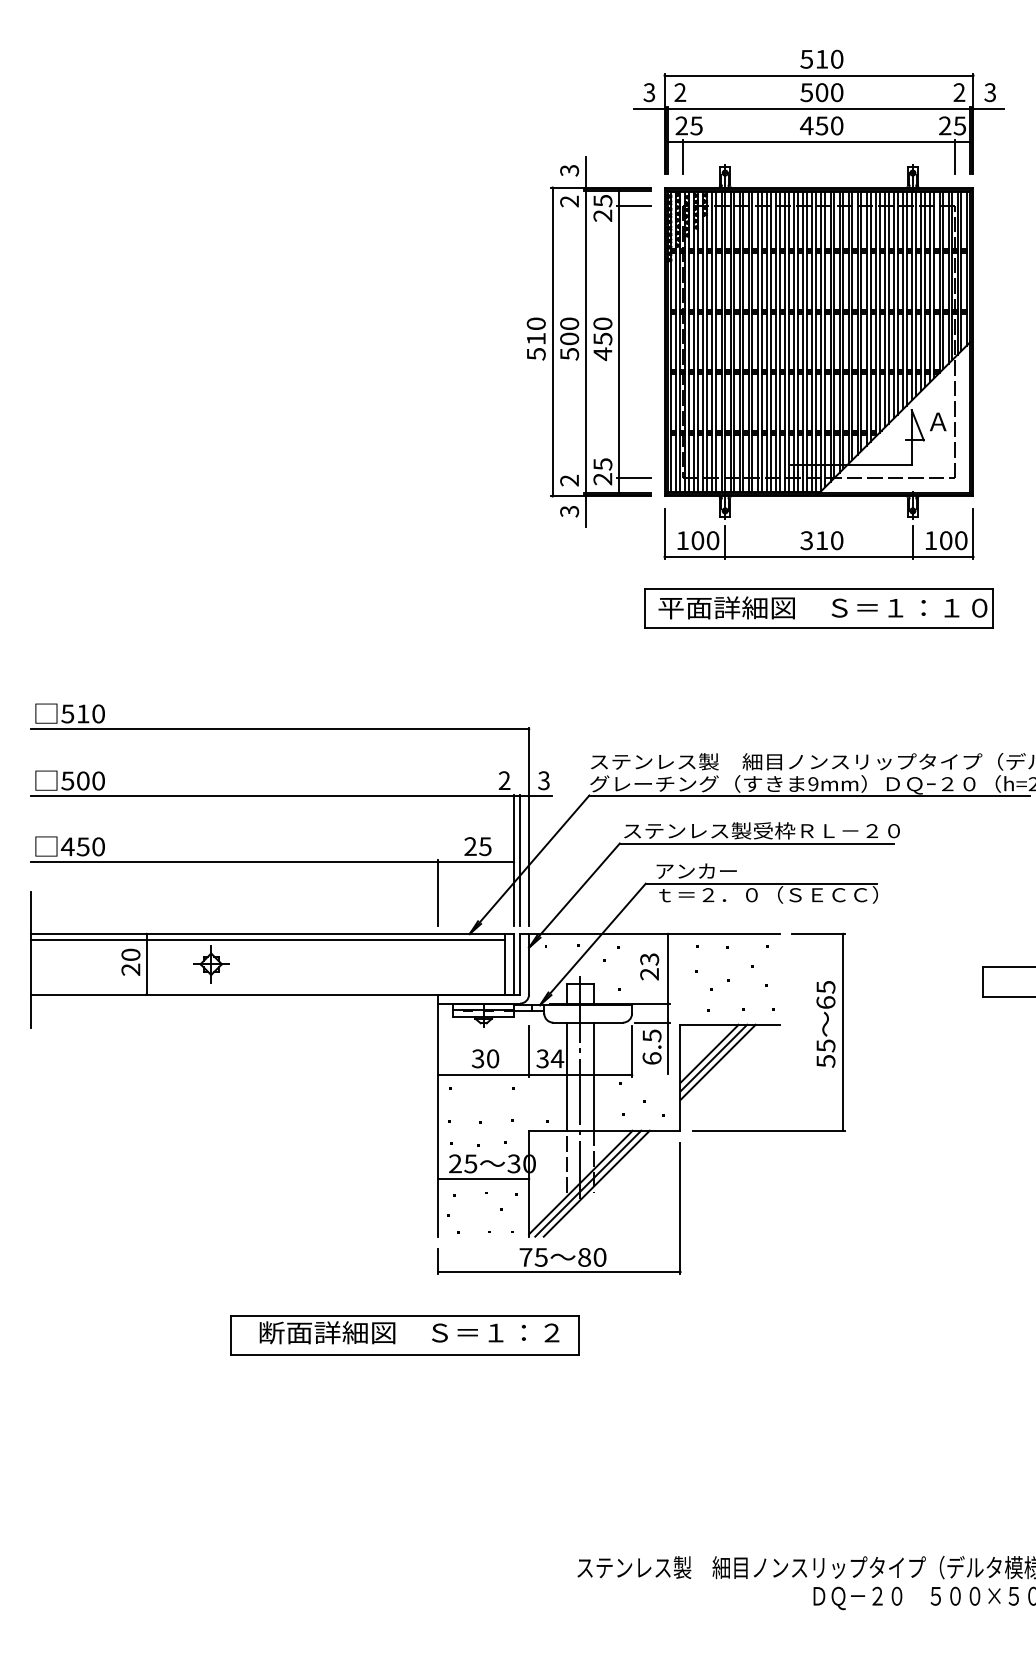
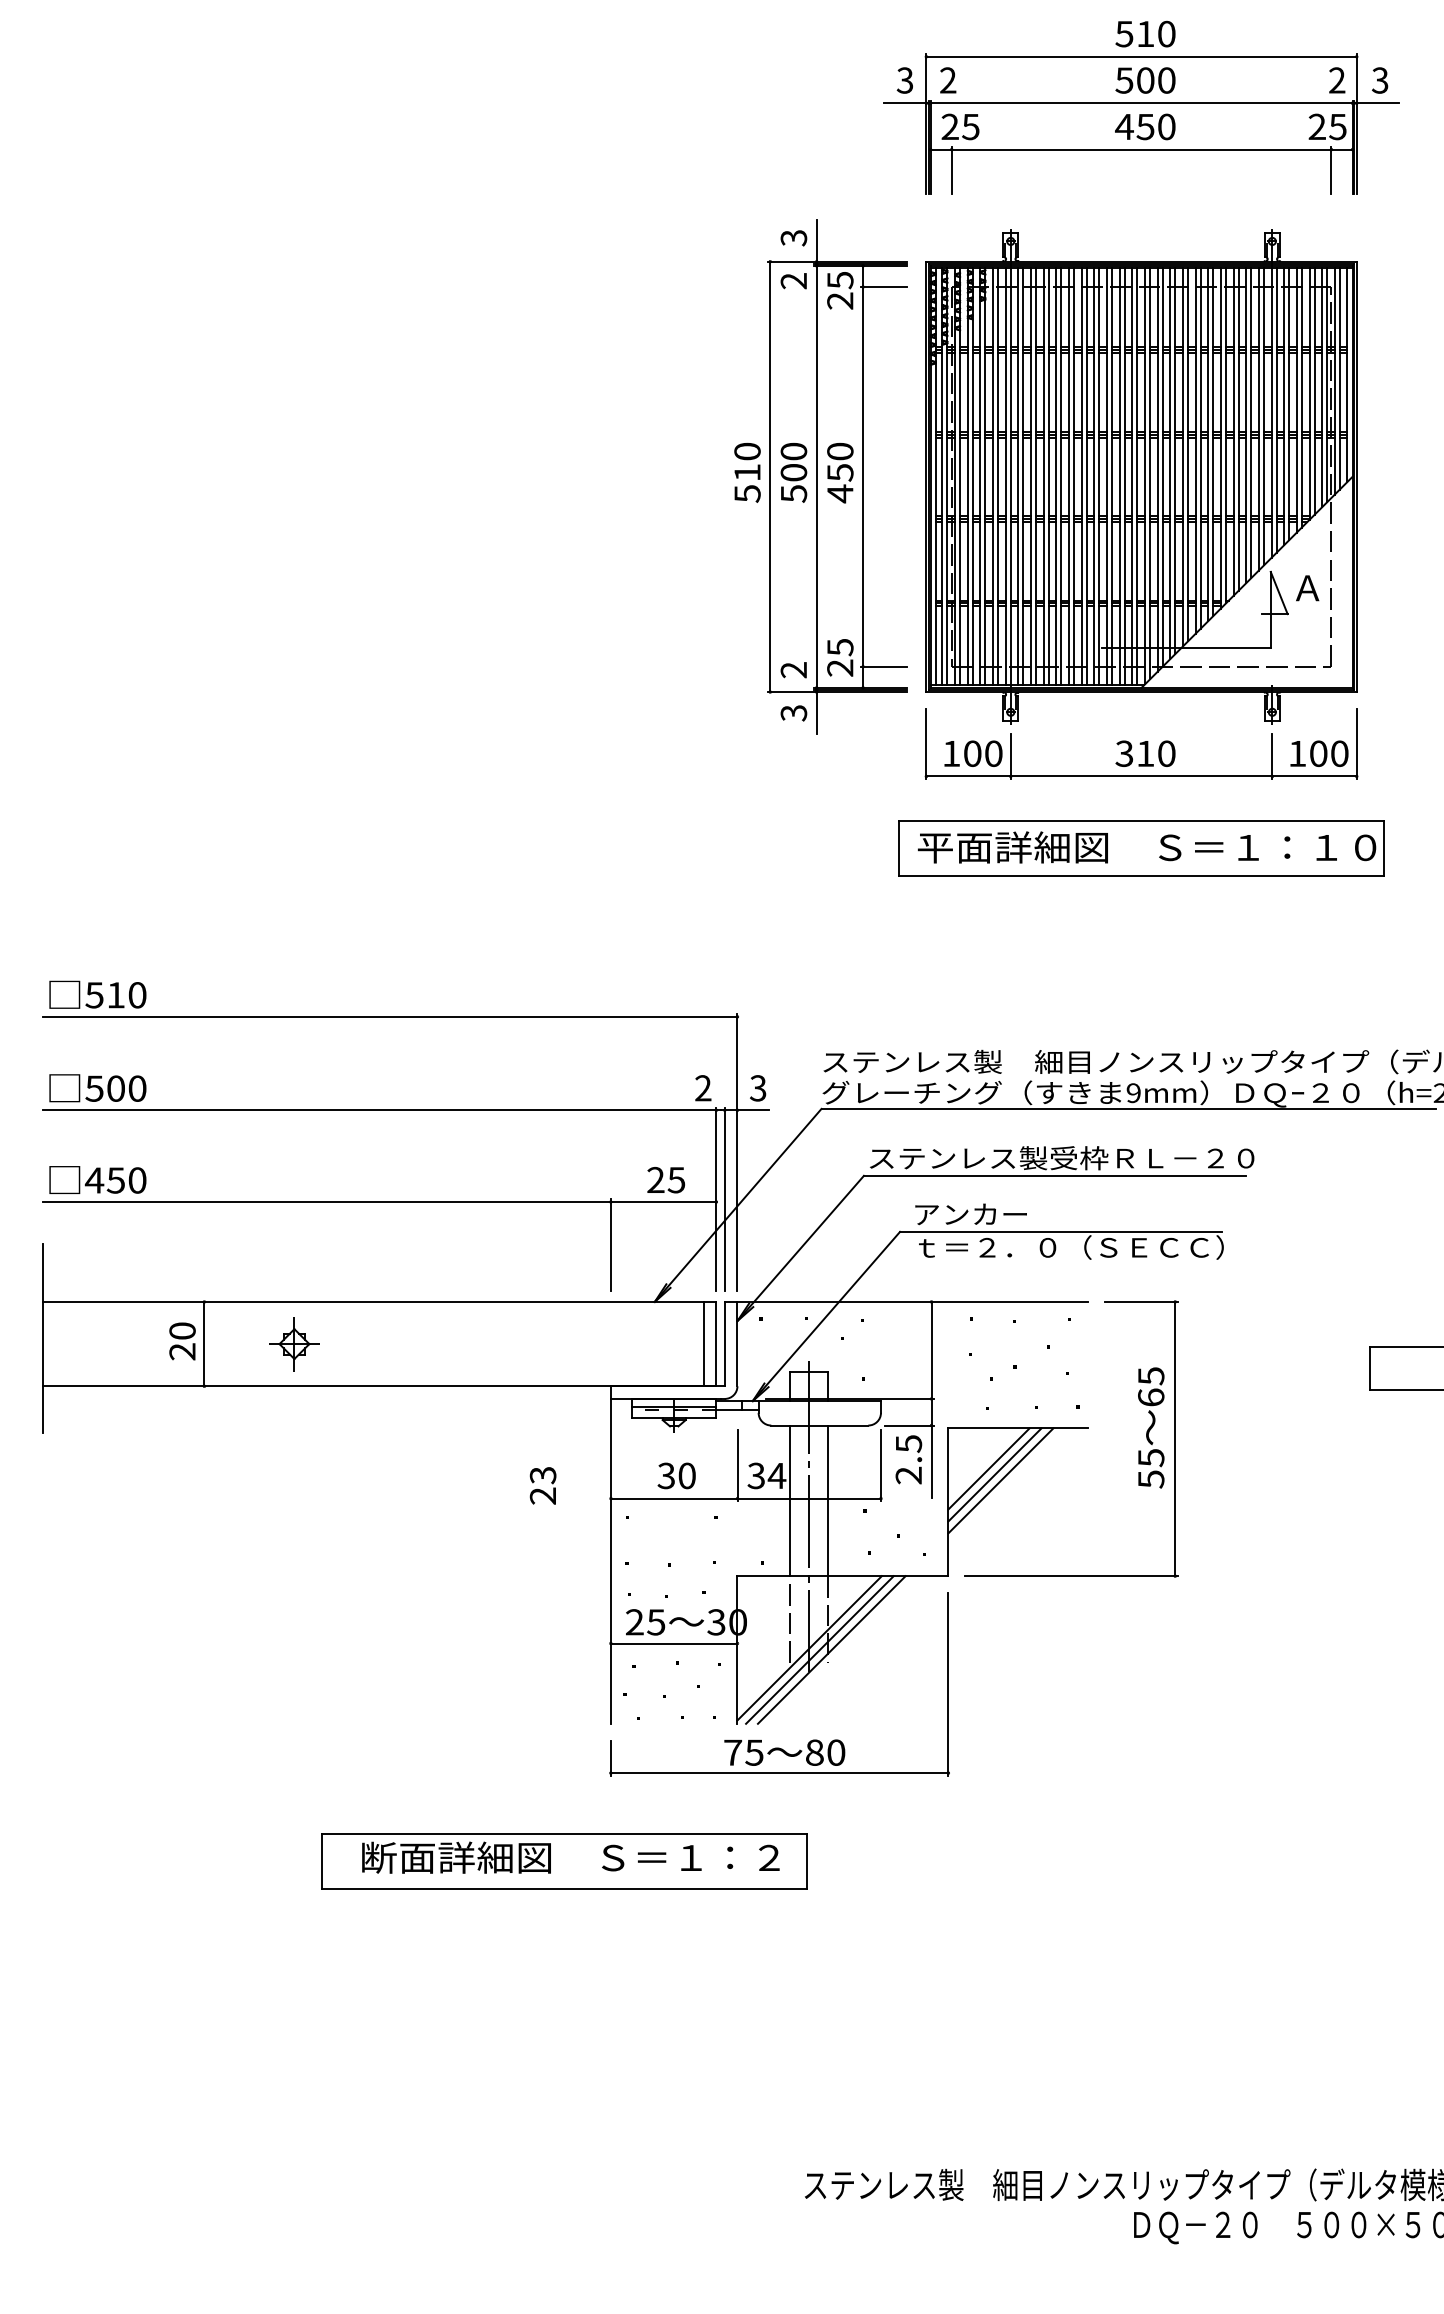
part: (818, 111) -> (1140, 106), moved
line: (267, 940) -> (372, 1311), removed
text: (649, 966) -> (542, 1485), moved
text: (651, 1058) -> (908, 1475), 6.5 -> 2.5

